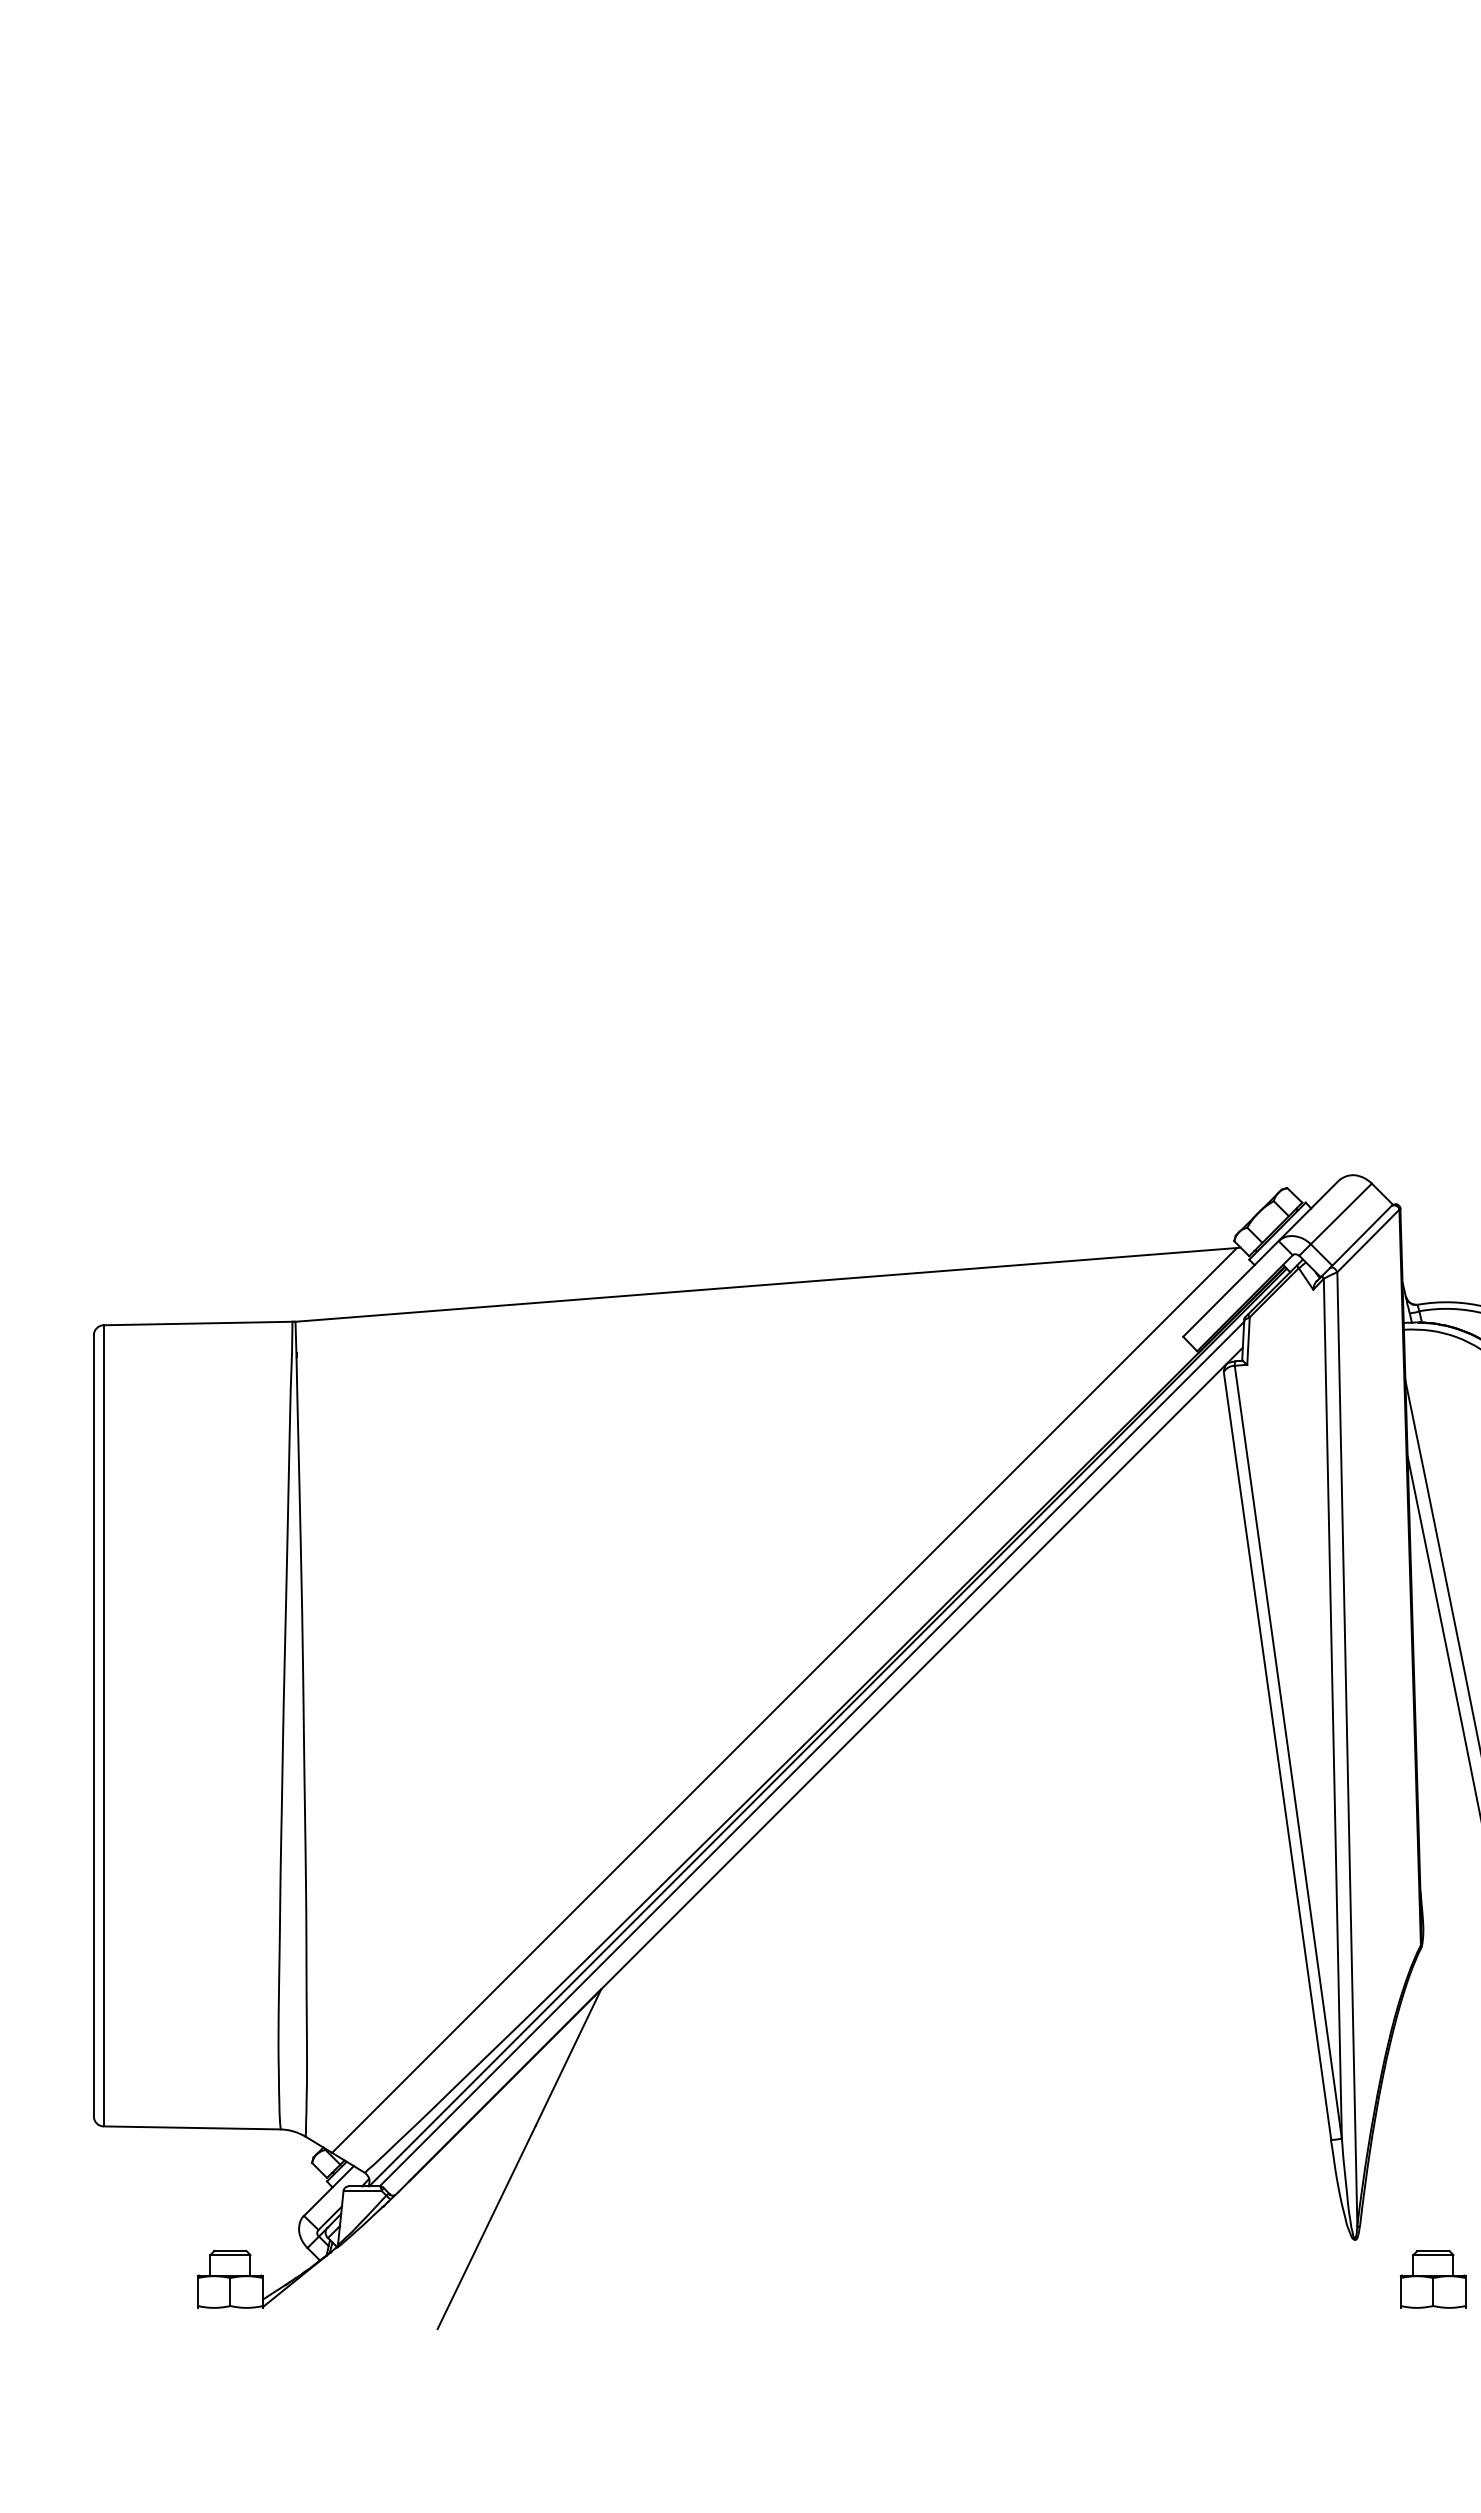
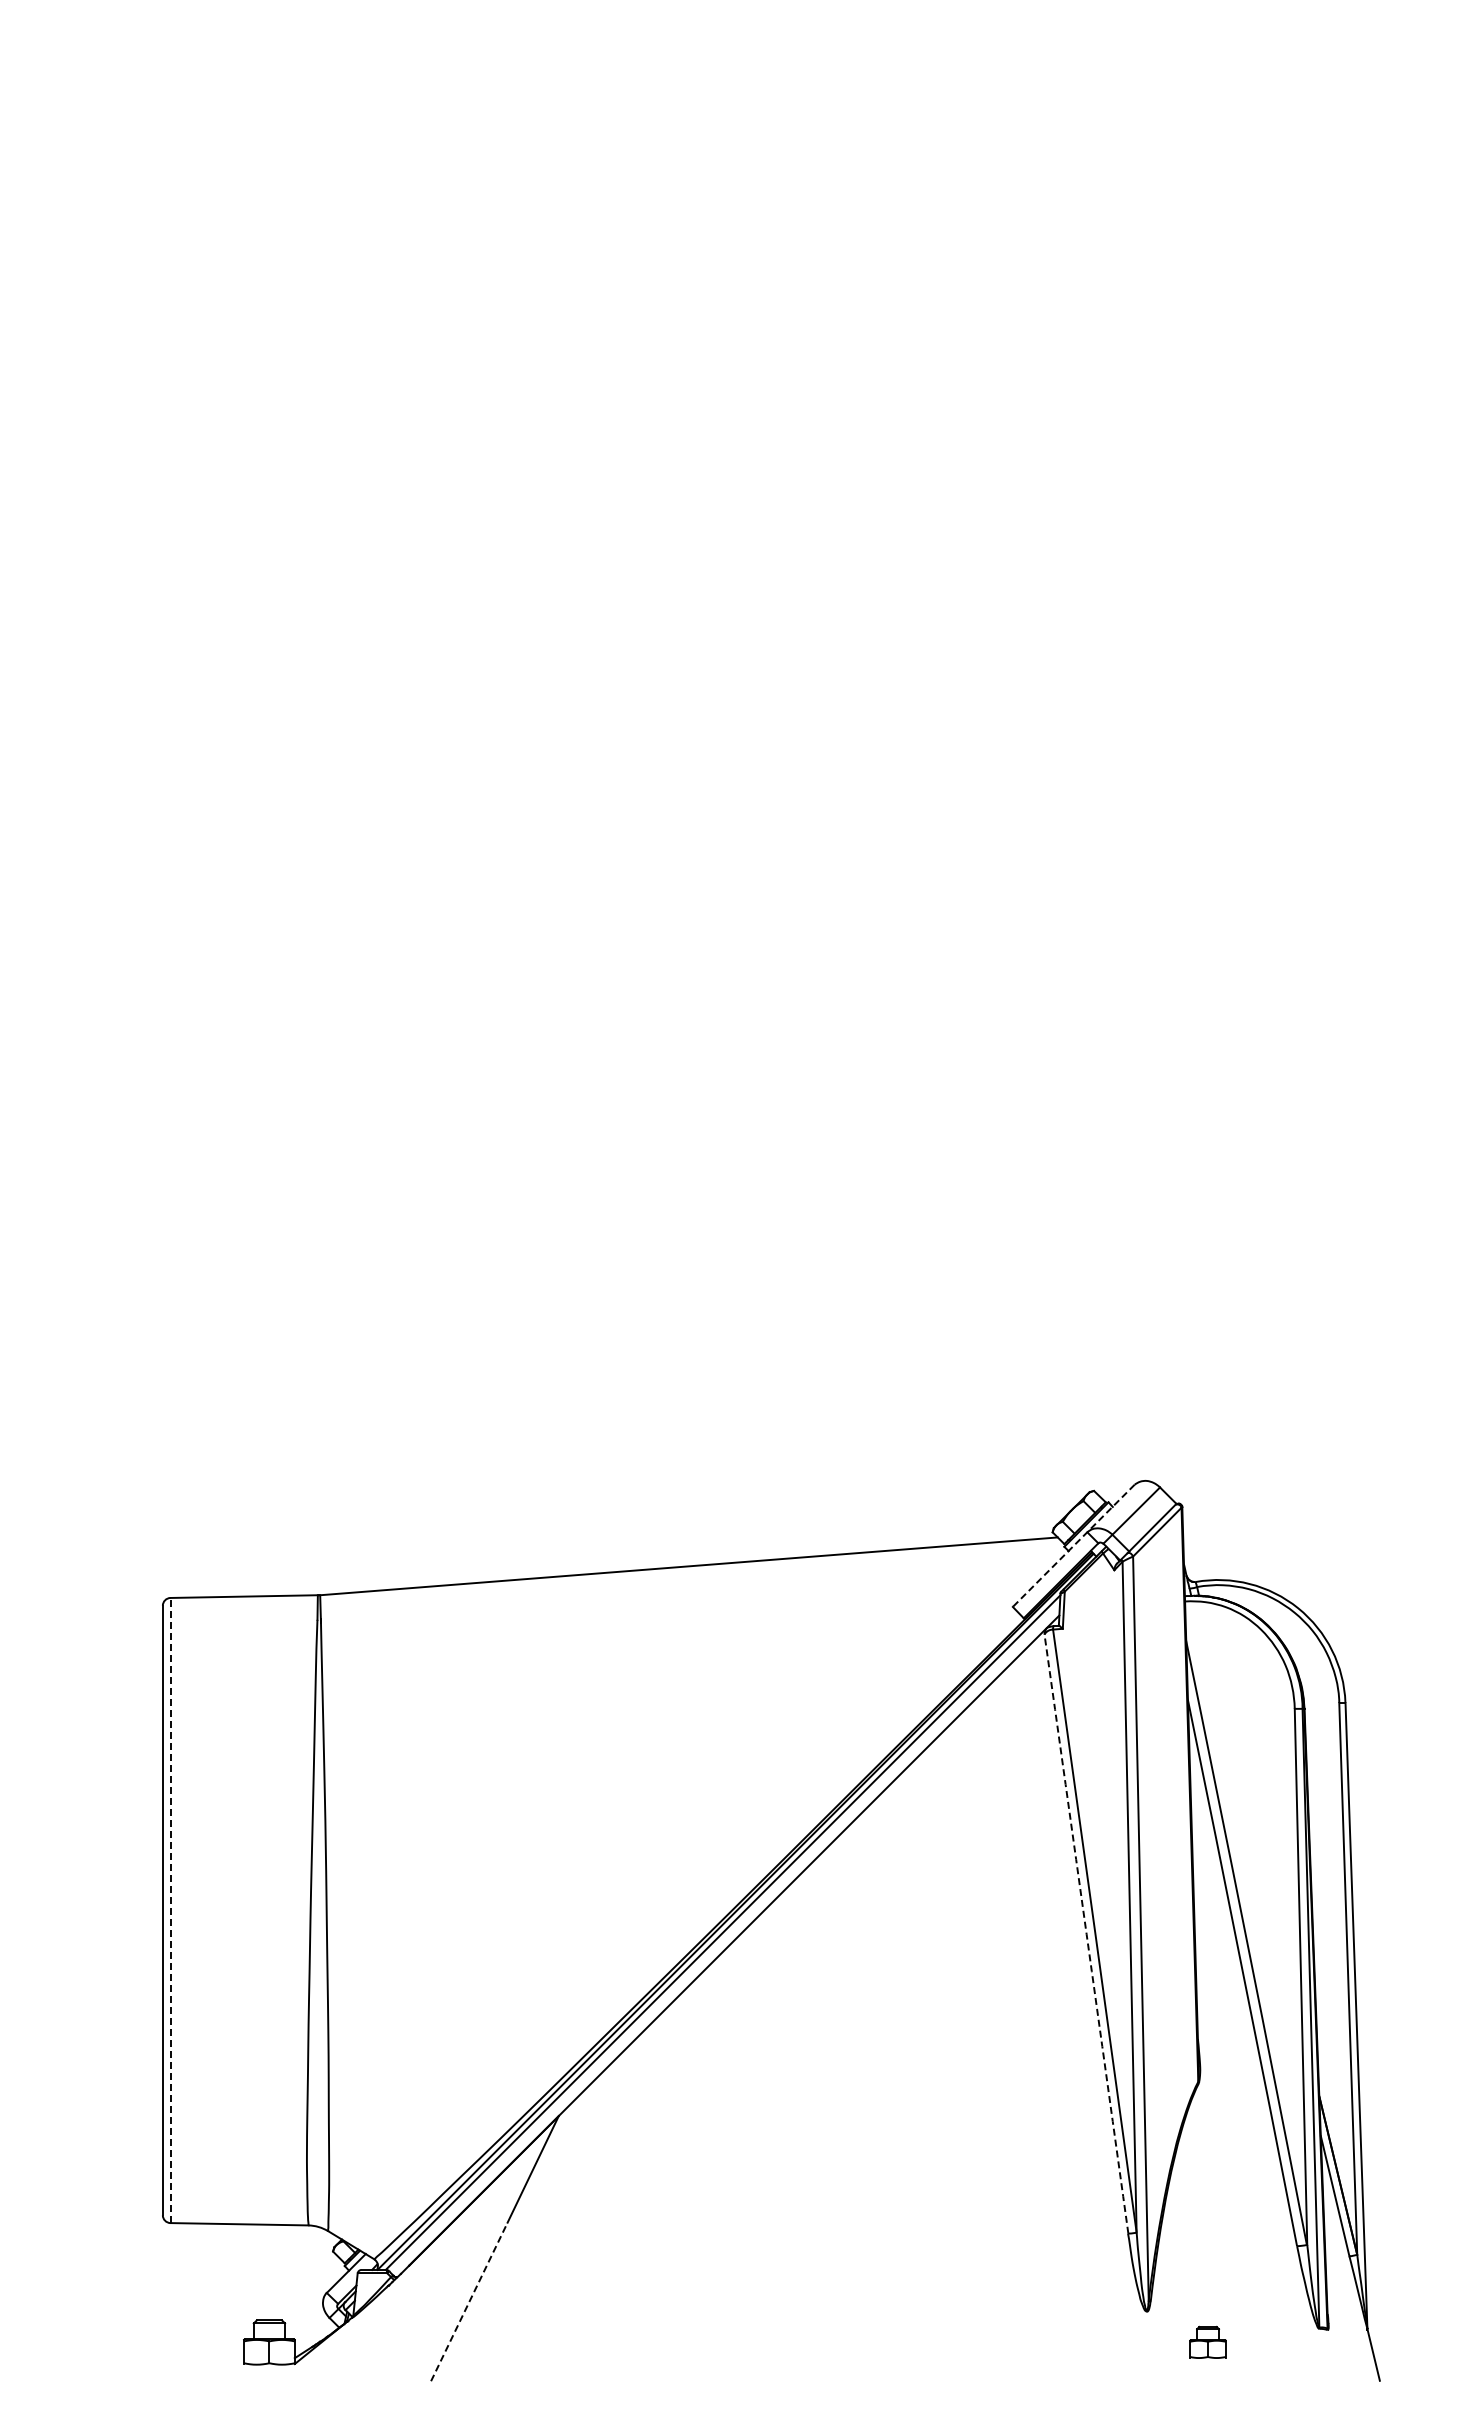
line: (1260, 1259) -> (1073, 1546), solid -> dashed
line: (784, 1700) -> (701, 1890), removed
line: (103, 1725) -> (170, 1910), solid -> dashed
arc: (1277, 1756) -> (1086, 1934), solid -> dashed
line: (486, 2226) -> (469, 2301), solid -> dashed
part: (1432, 2279) -> (1207, 2342), size x0.7

